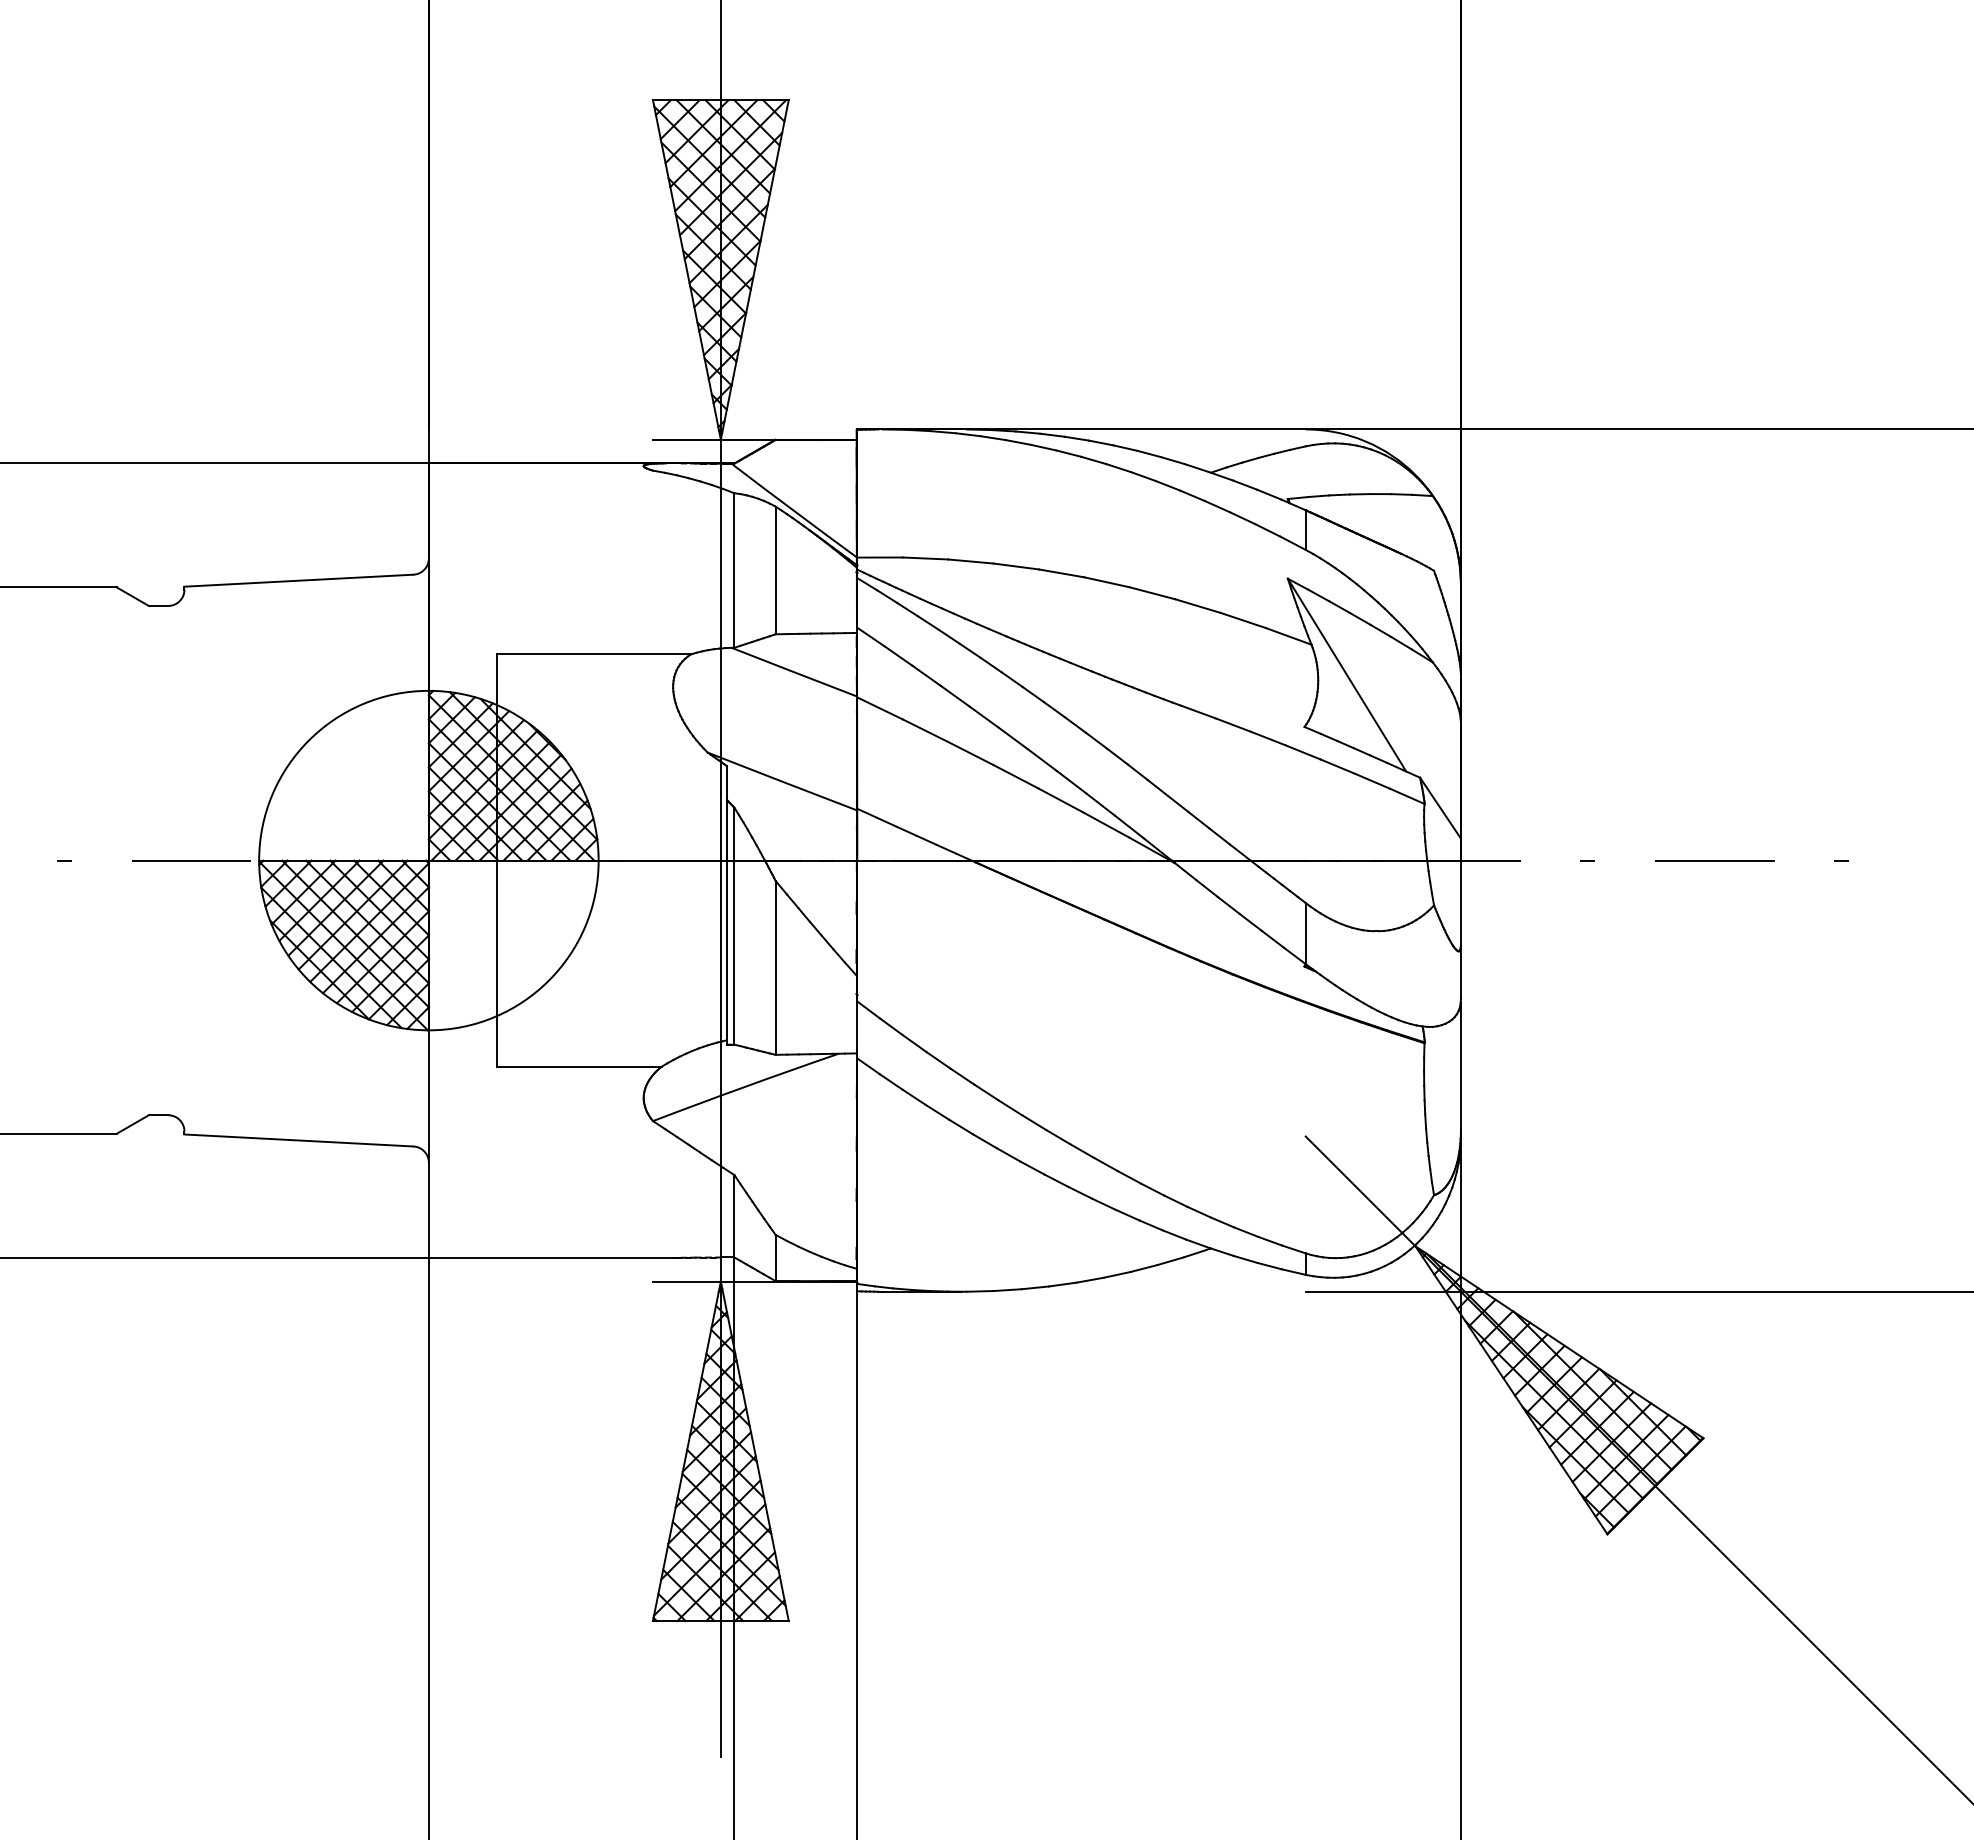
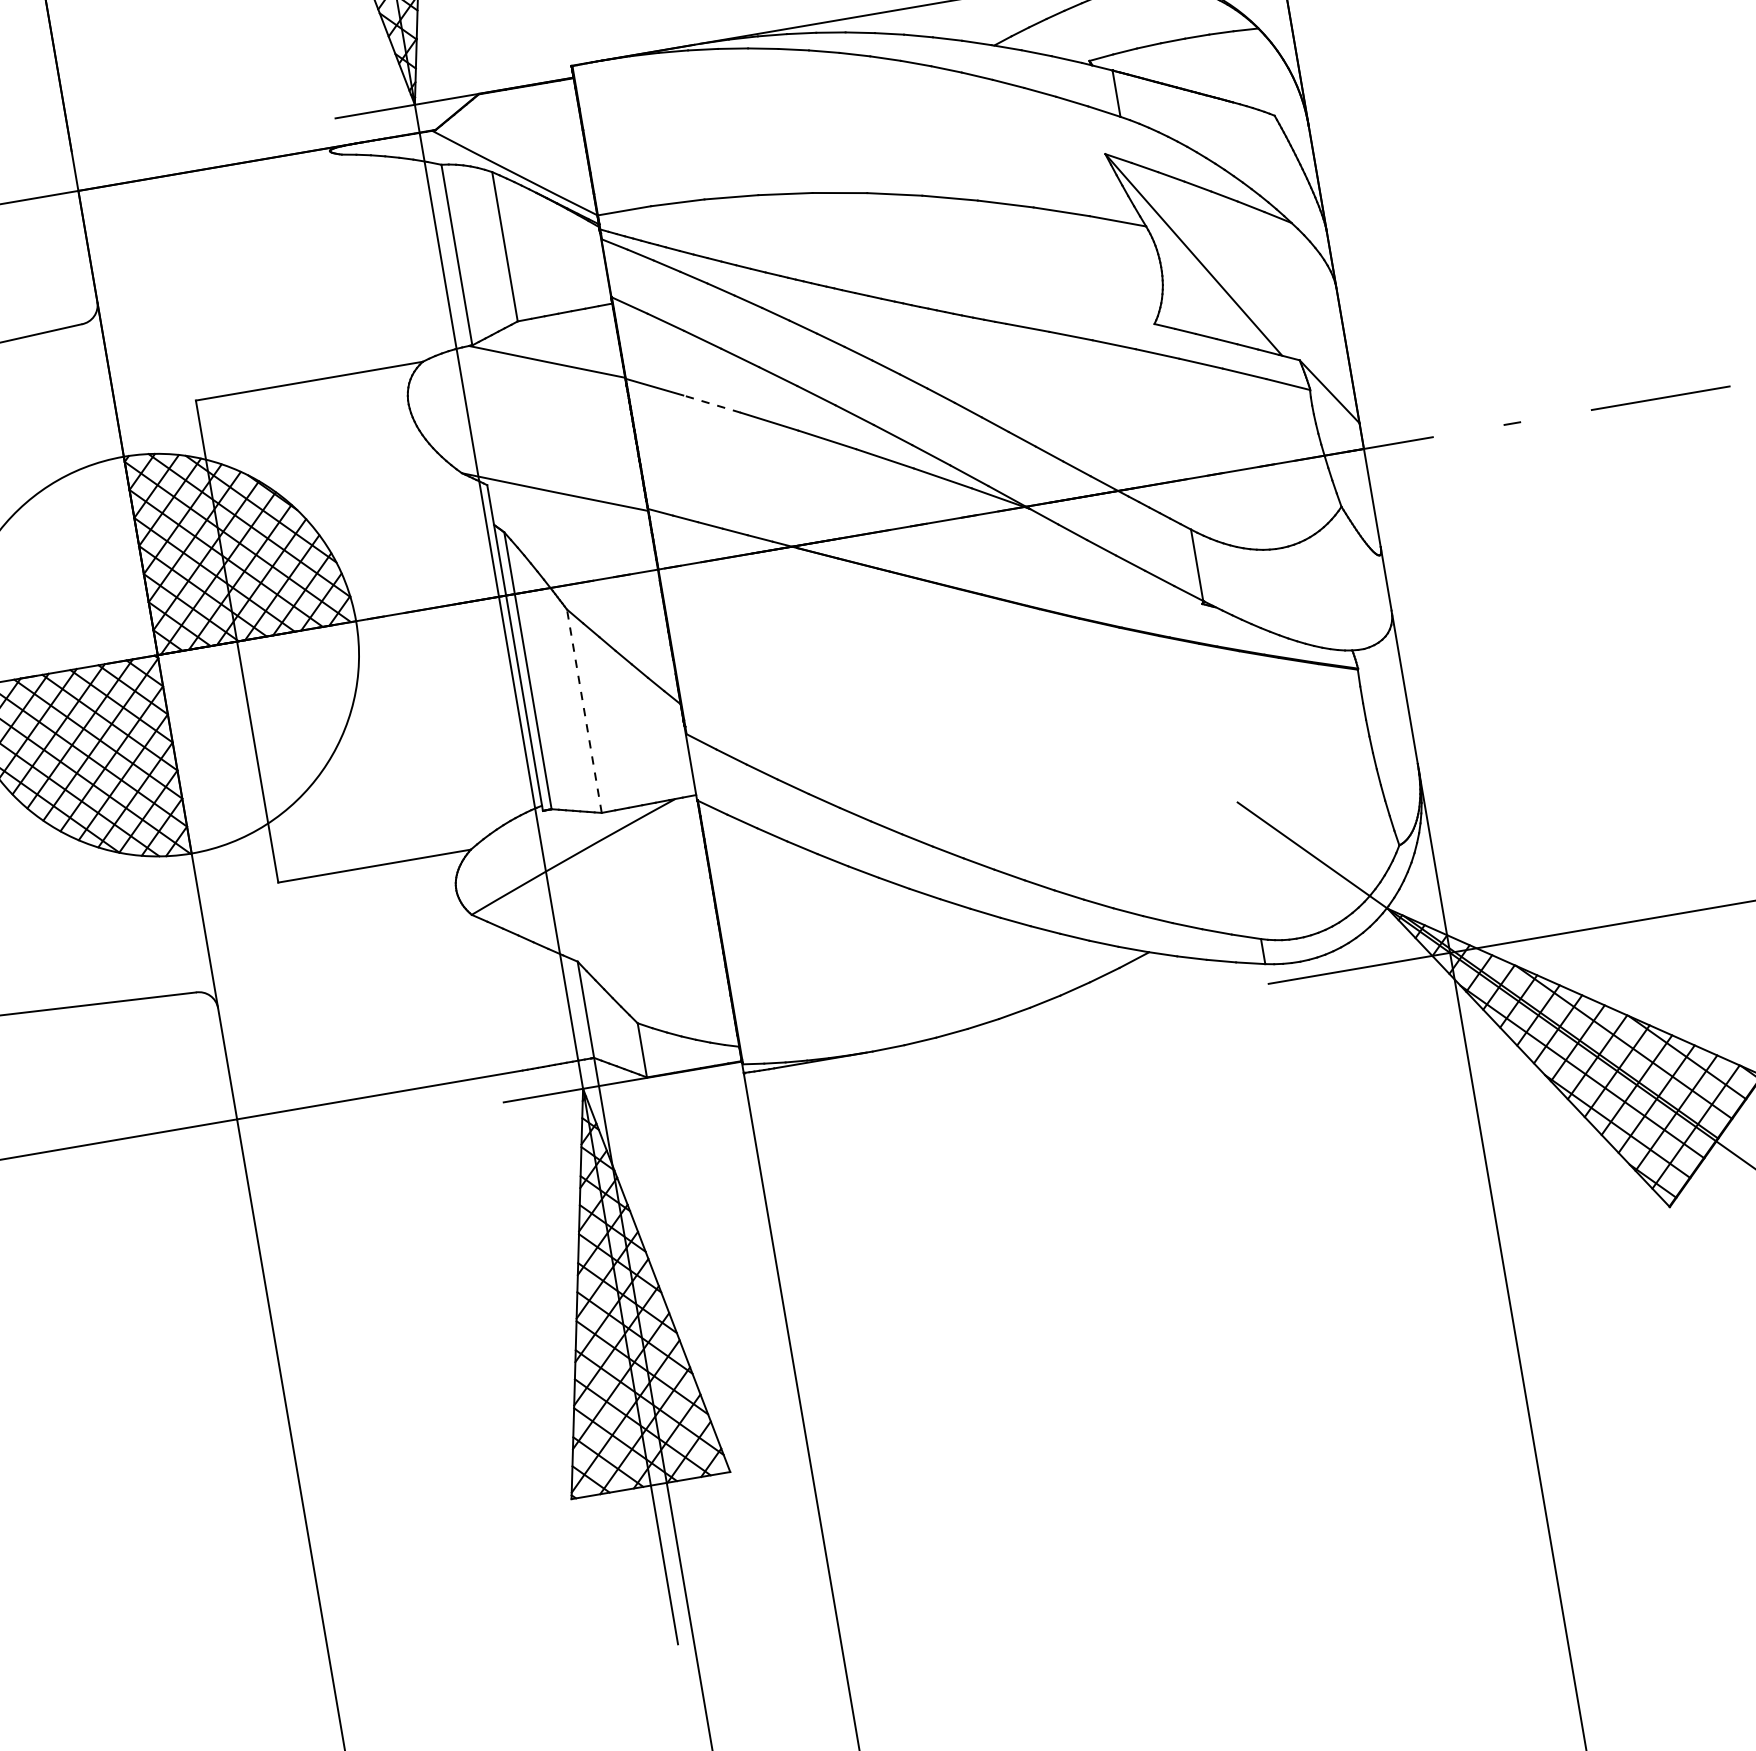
line: (924, 730) -> (711, 404), solid -> dashed
line: (775, 967) -> (584, 710), solid -> dashed

